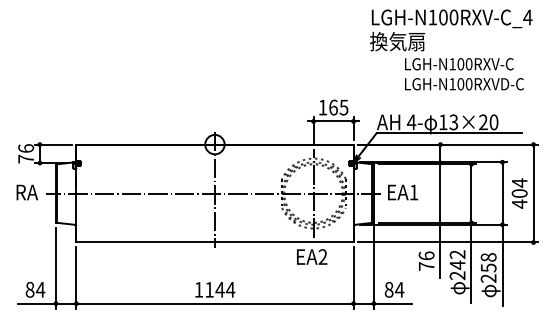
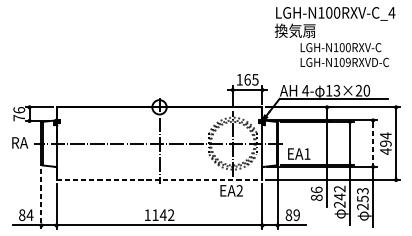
text: (468, 84) -> (347, 62), LGH-N100RXVD-C -> LGH-N109RXVD-C
text: (403, 192) -> (299, 154), moved
text: (519, 193) -> (385, 143), 404 -> 494
line: (502, 194) -> (373, 144), solid -> dashed
line: (214, 242) -> (159, 180), solid -> dashed
text: (488, 257) -> (362, 191), 258 -> 253
text: (426, 266) -> (316, 197), 76 -> 86
line: (56, 268) -> (41, 199), solid -> dashed
text: (230, 289) -> (171, 214), 1144 -> 1142
text: (399, 289) -> (296, 214), 84 -> 89

